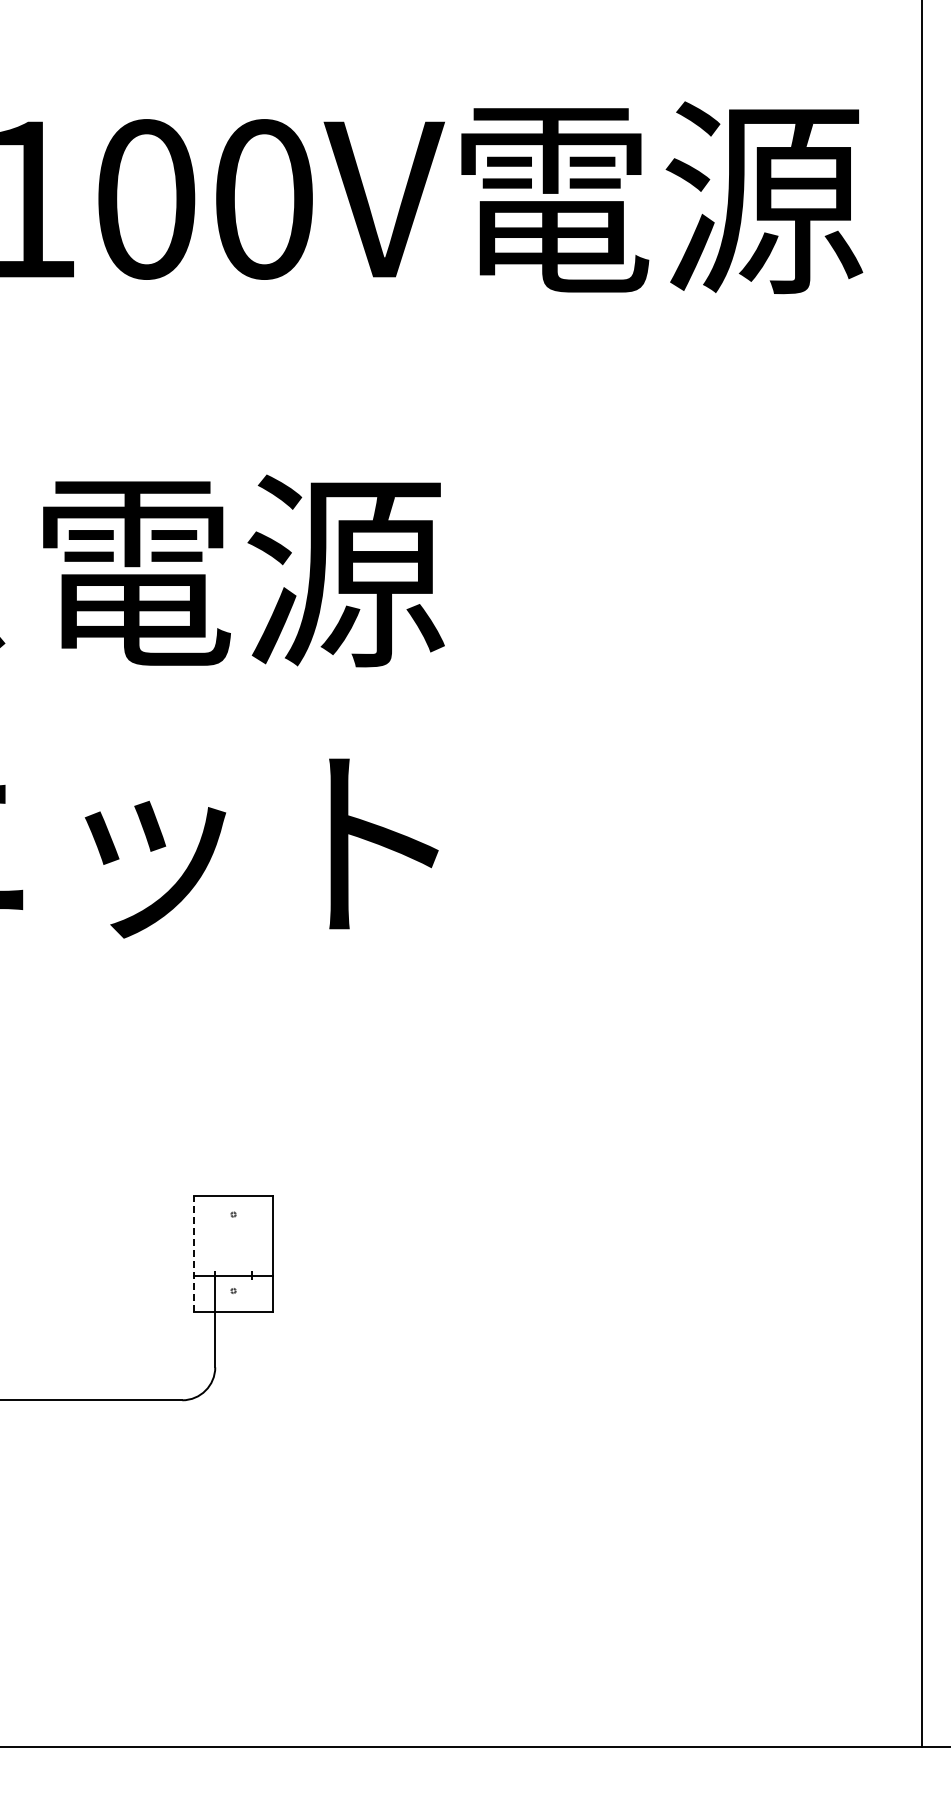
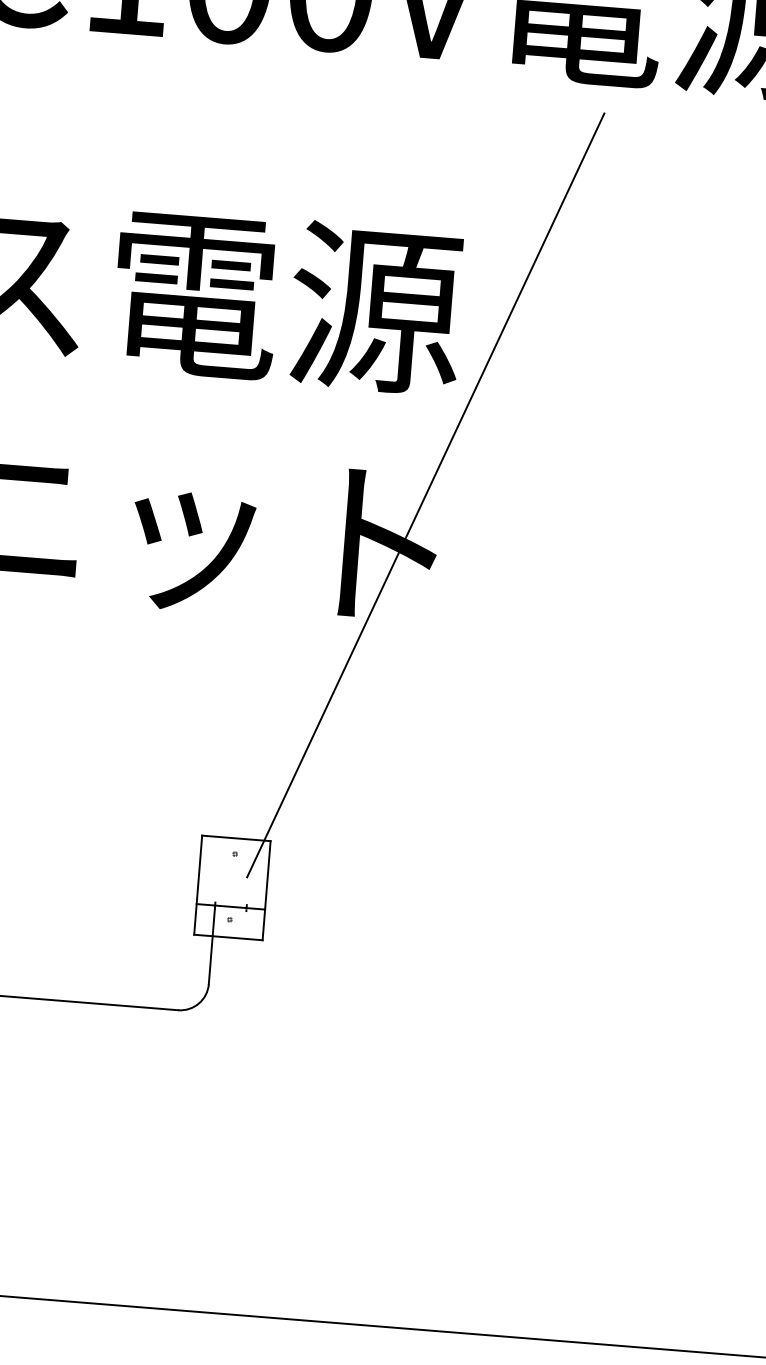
line: (420, 782) -> (425, 495), added
line: (193, 1253) -> (197, 884), dashed -> solid

